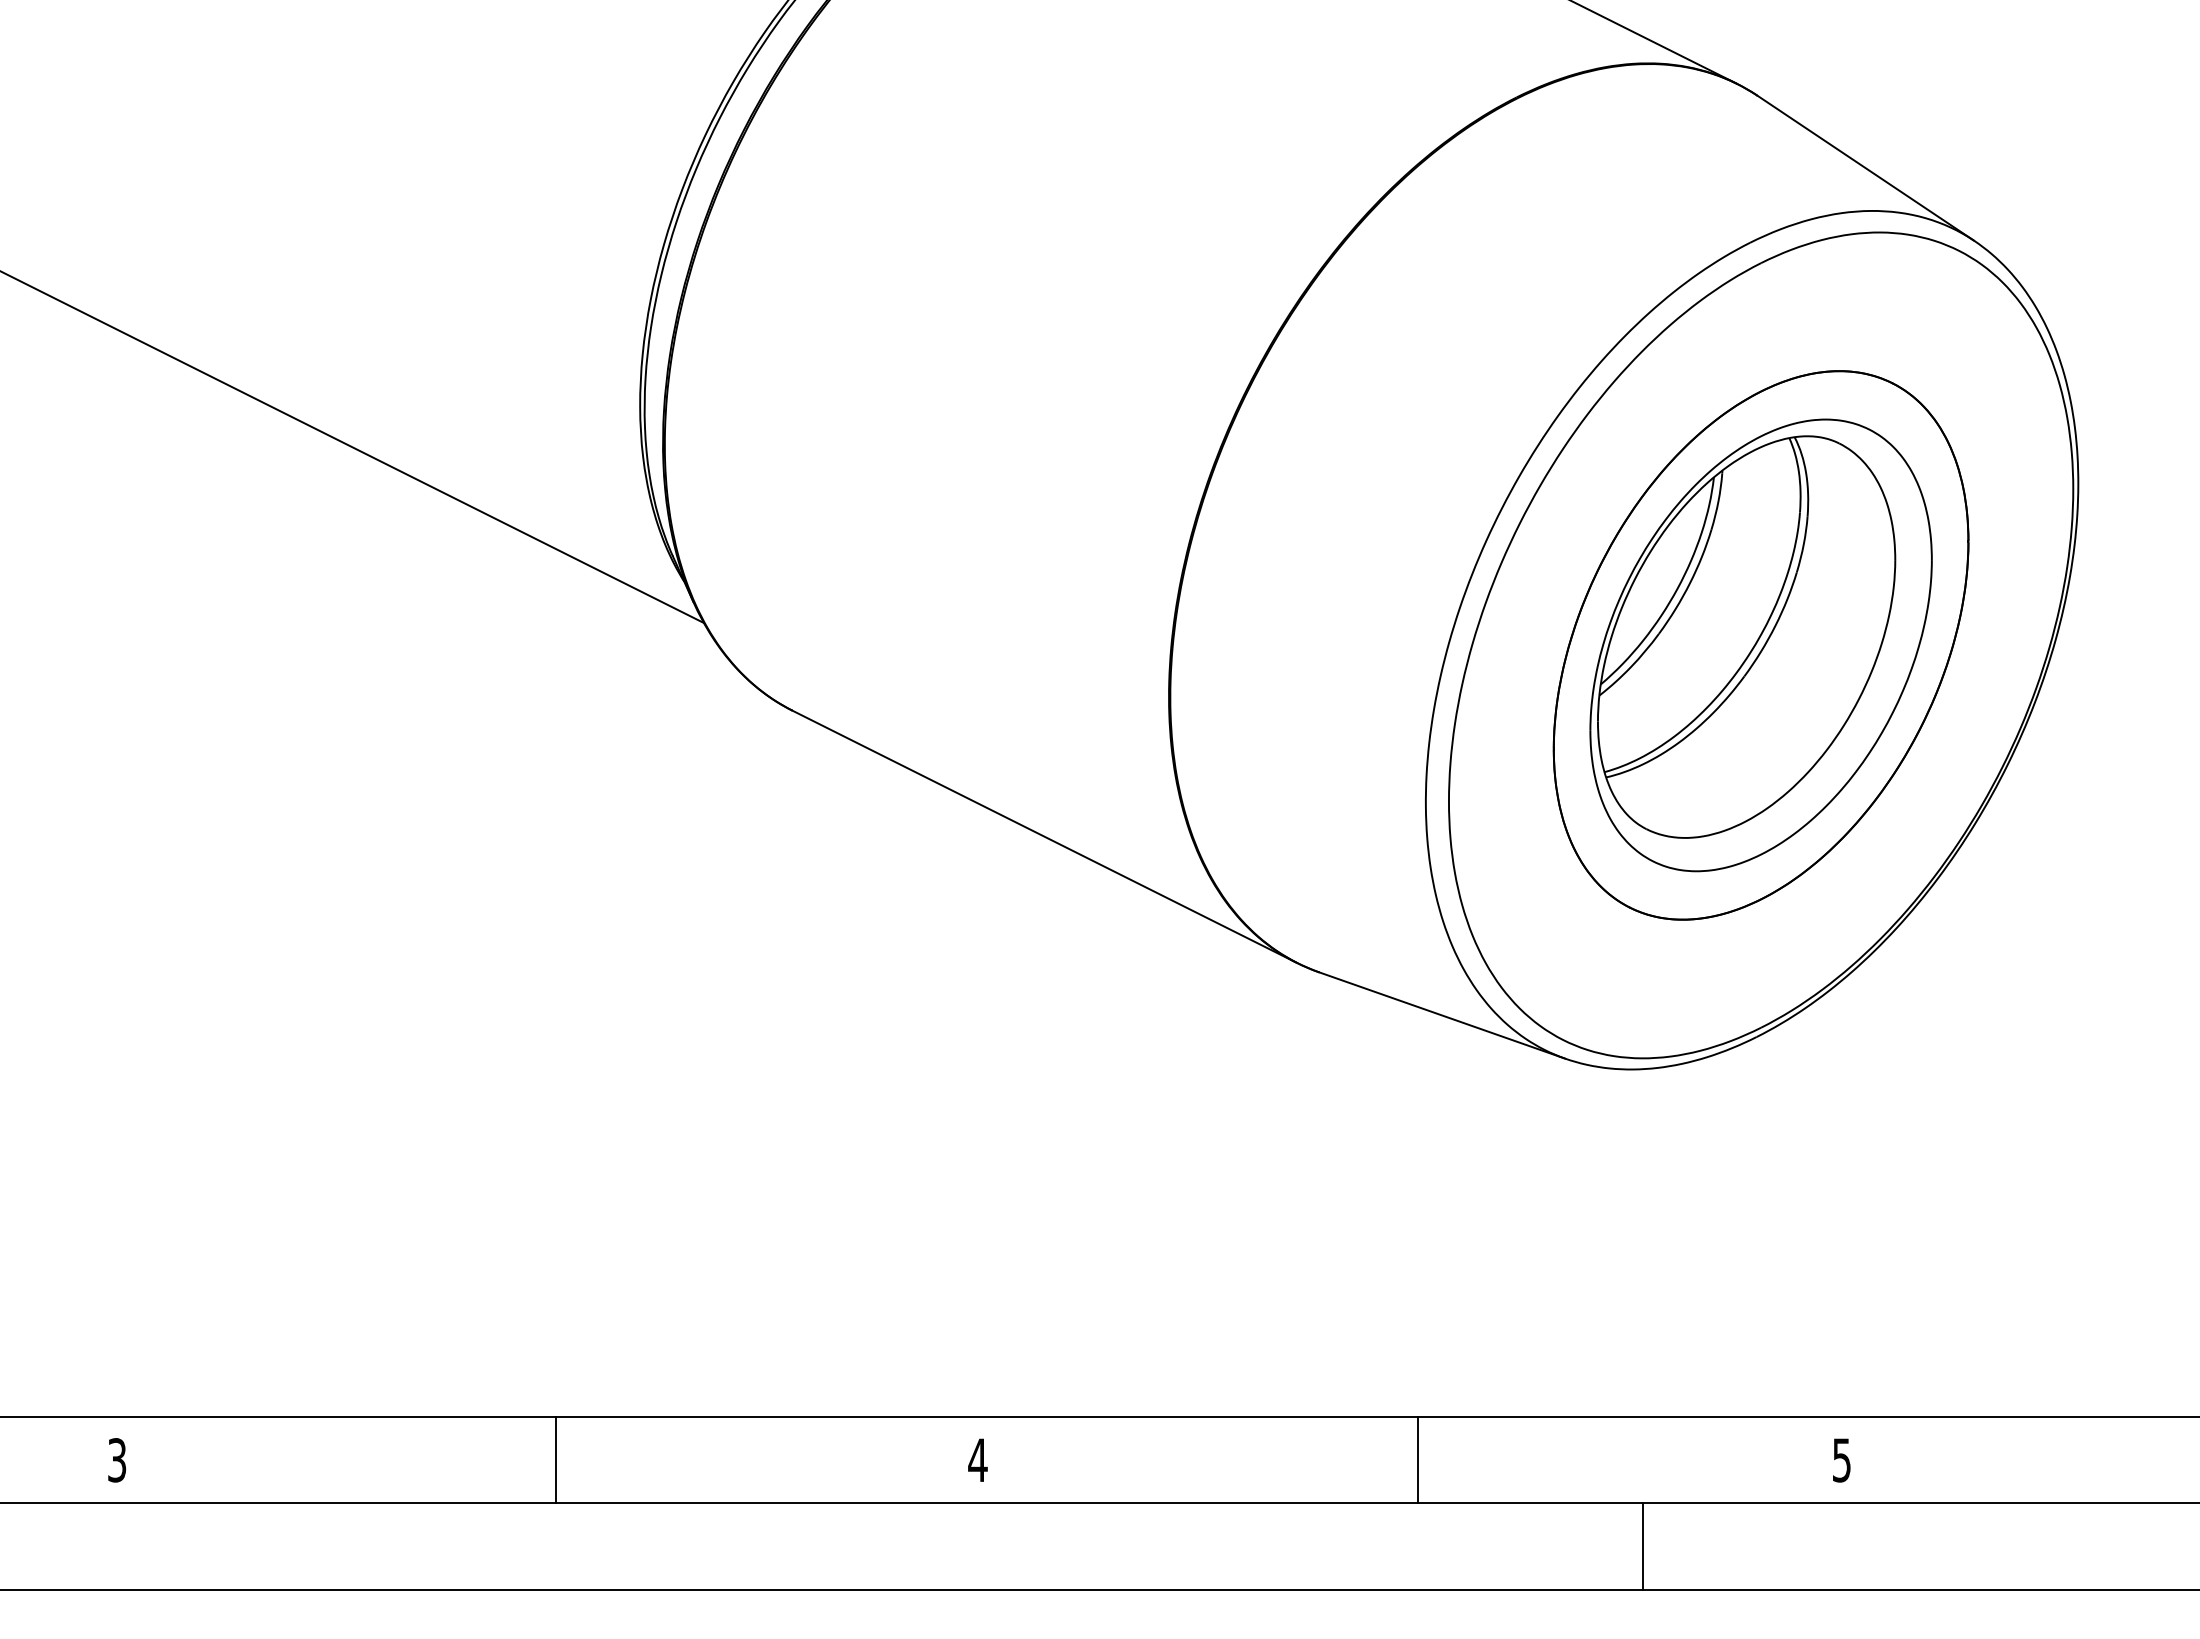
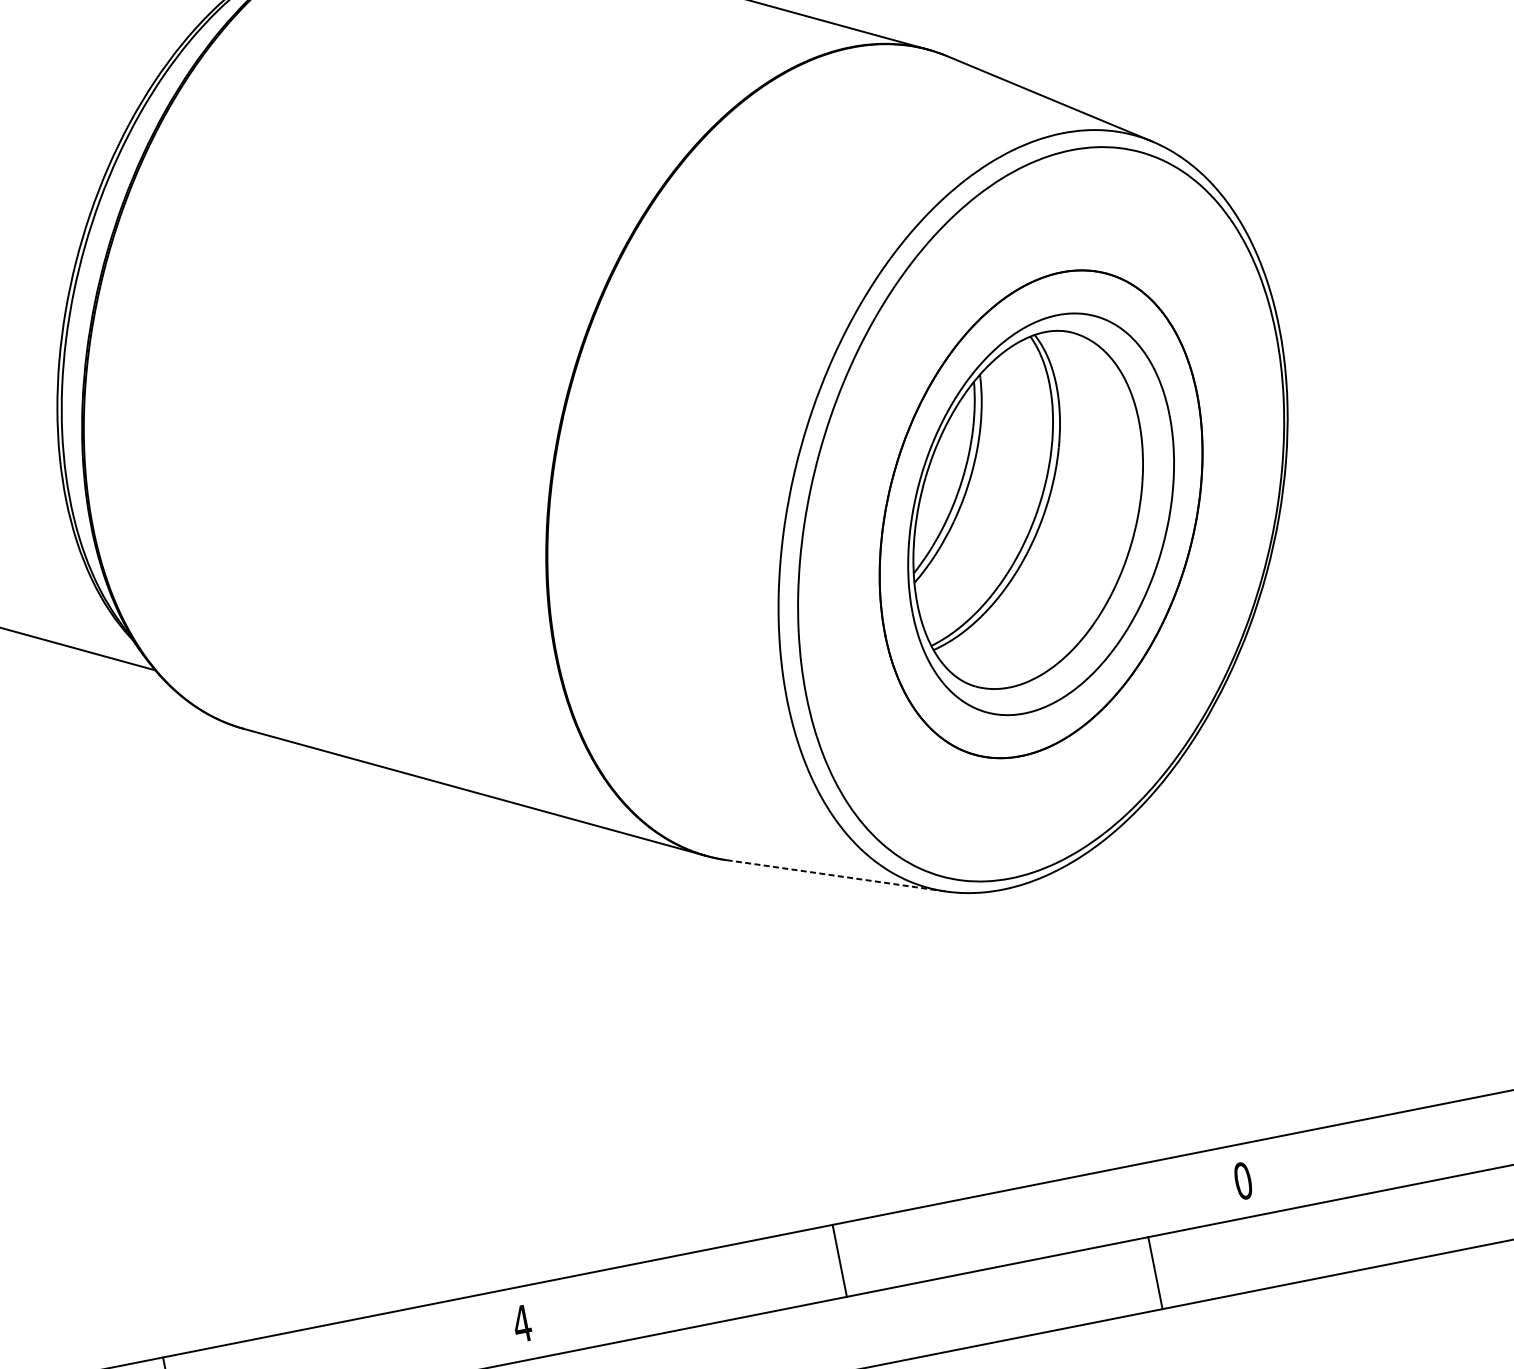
line: (1442, 1015) -> (836, 875), solid -> dashed
line: (1418, 1460) -> (839, 1261), moved
text: (1841, 1460) -> (1242, 1181), 5 -> 0
line: (1642, 1546) -> (1155, 1273), moved

